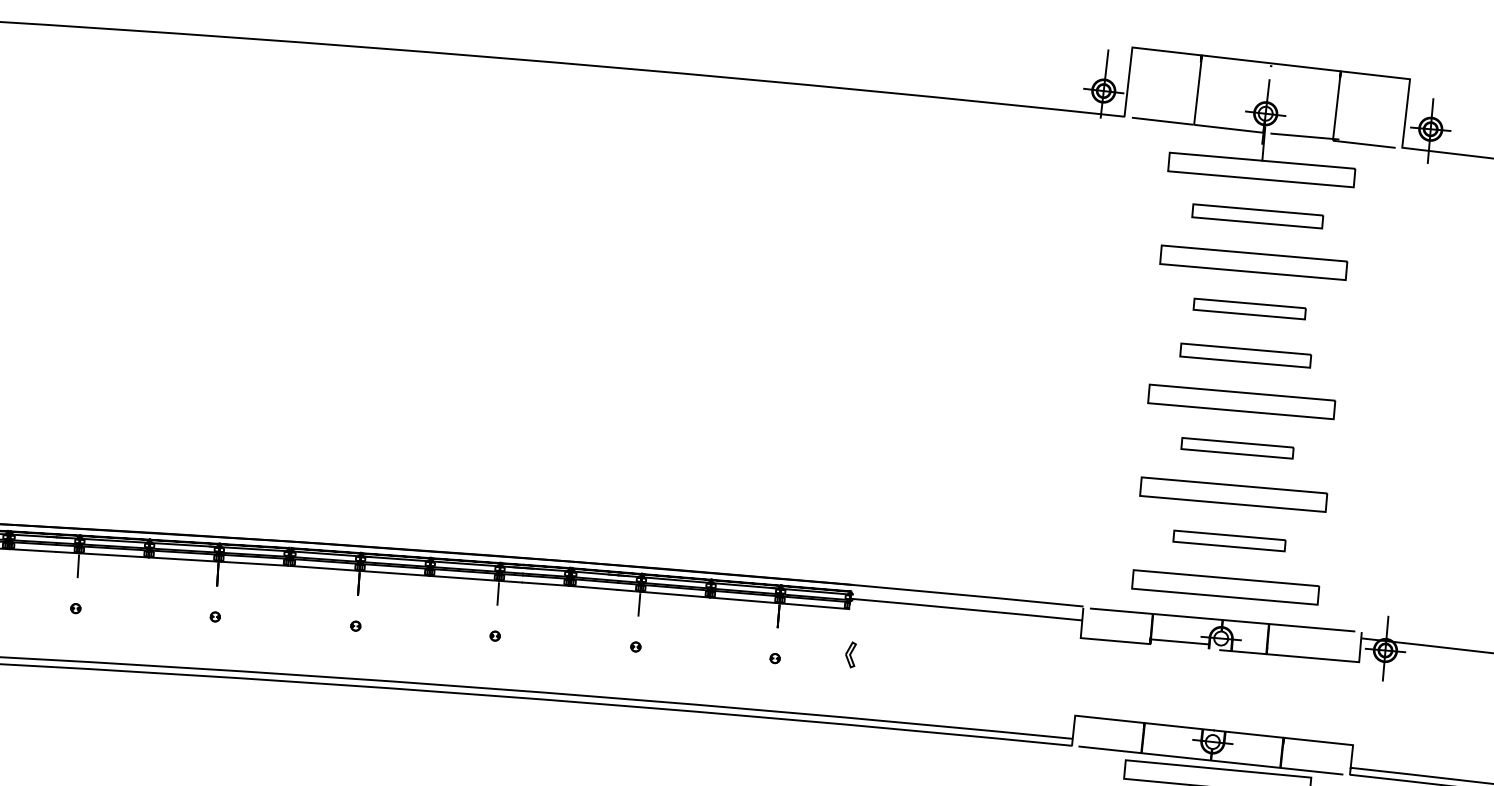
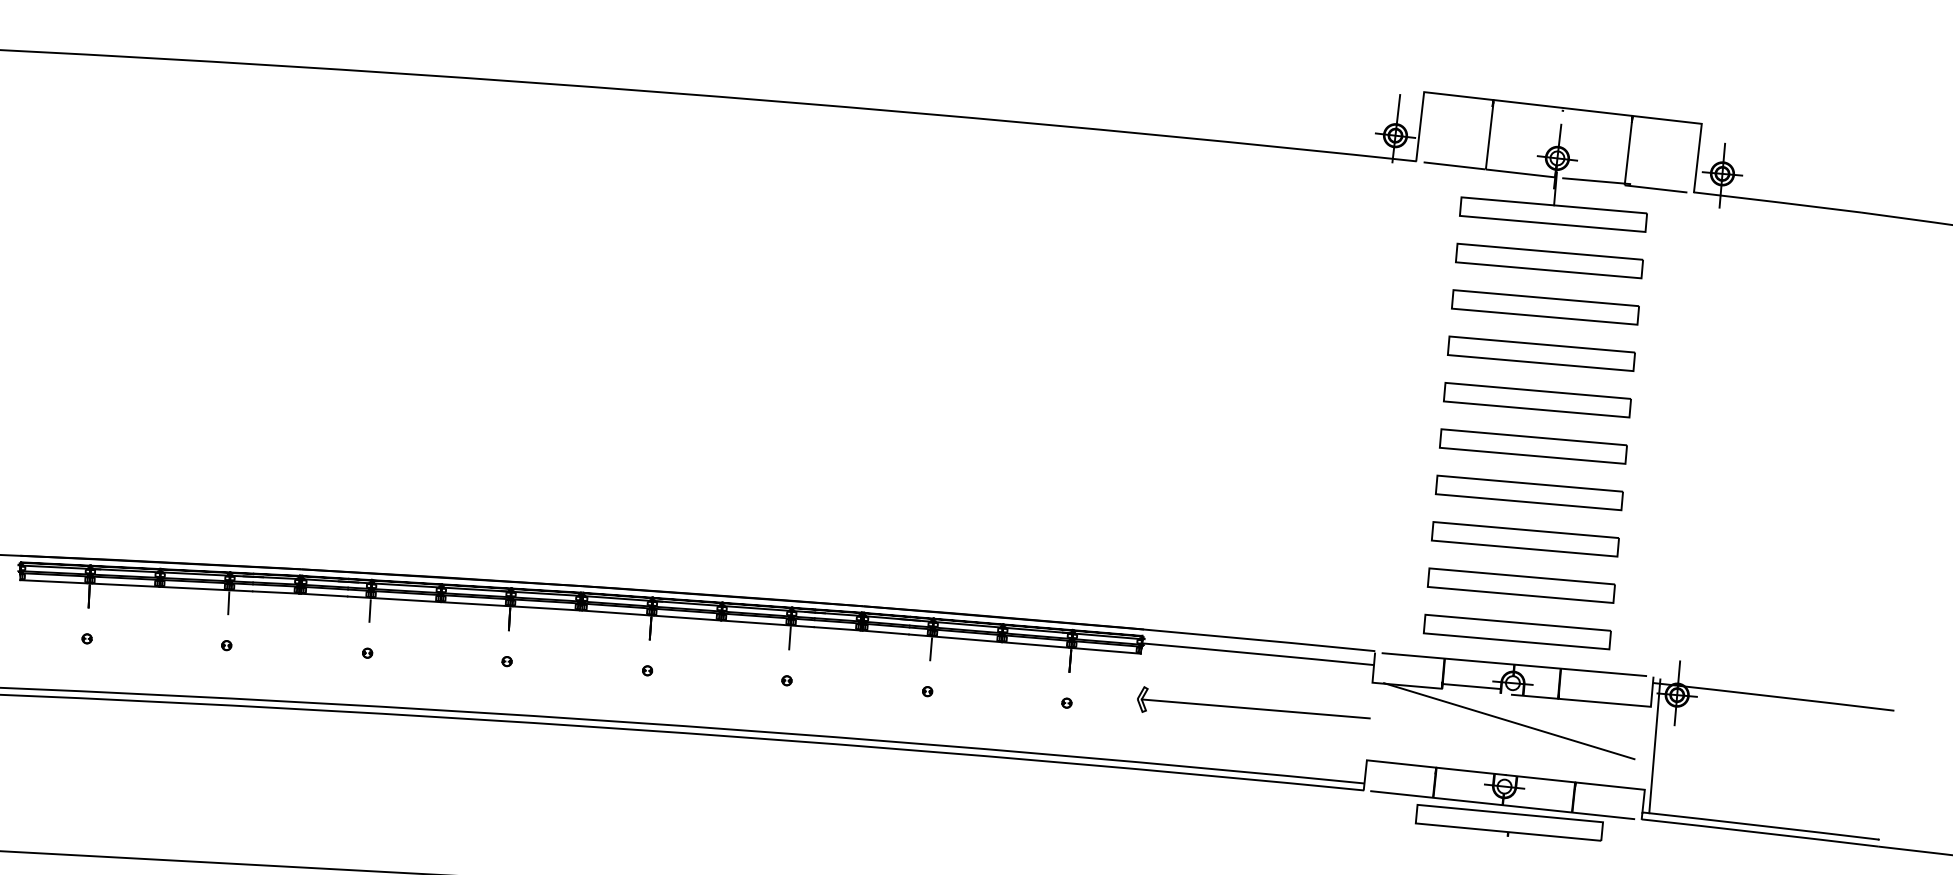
part: (1257, 215) -> (1549, 260), size x1.43
part: (1249, 308) -> (1541, 353), size x1.67
part: (1245, 355) -> (1537, 400), size x1.43
part: (1236, 447) -> (1528, 492), size x1.67
part: (1228, 540) -> (1520, 585), size x1.67
line: (963, 663) -> (1255, 708), added
line: (1217, 676) -> (1509, 721), added
line: (1362, 701) -> (1654, 746), added

